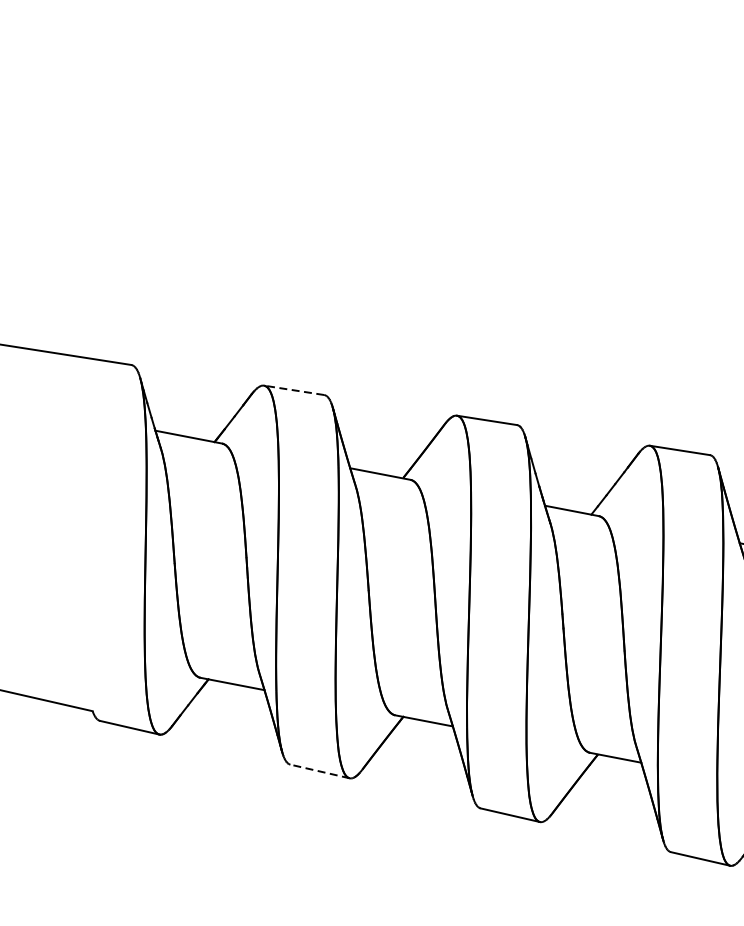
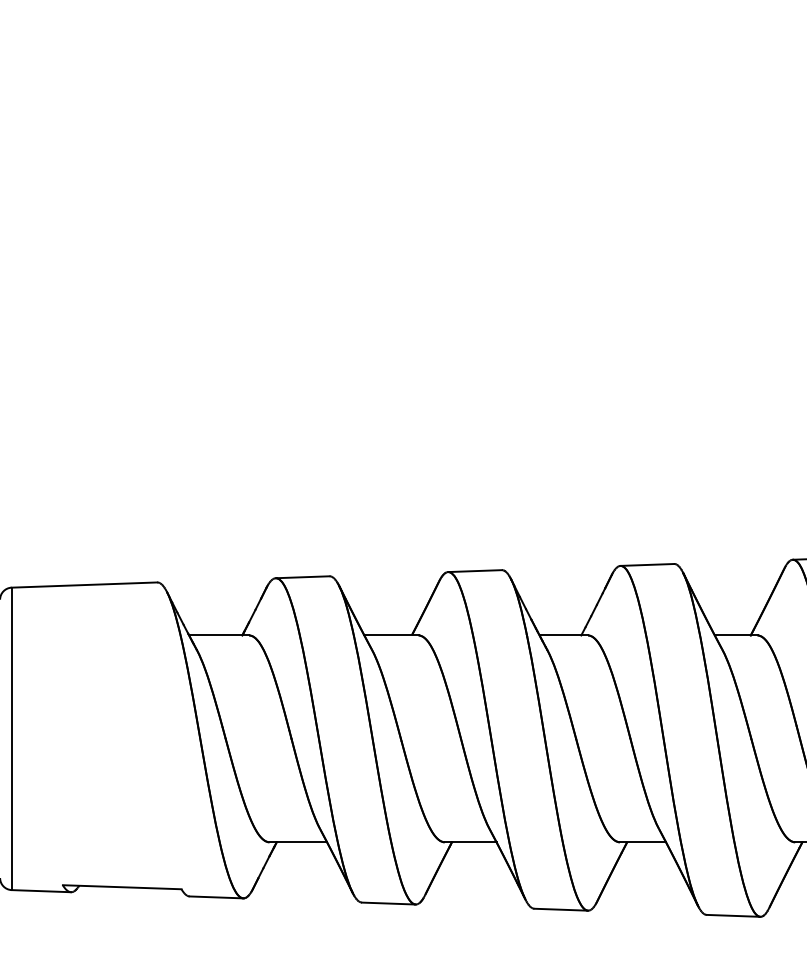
line: (293, 390) -> (302, 577), dashed -> solid
line: (319, 771) -> (388, 903), dashed -> solid

